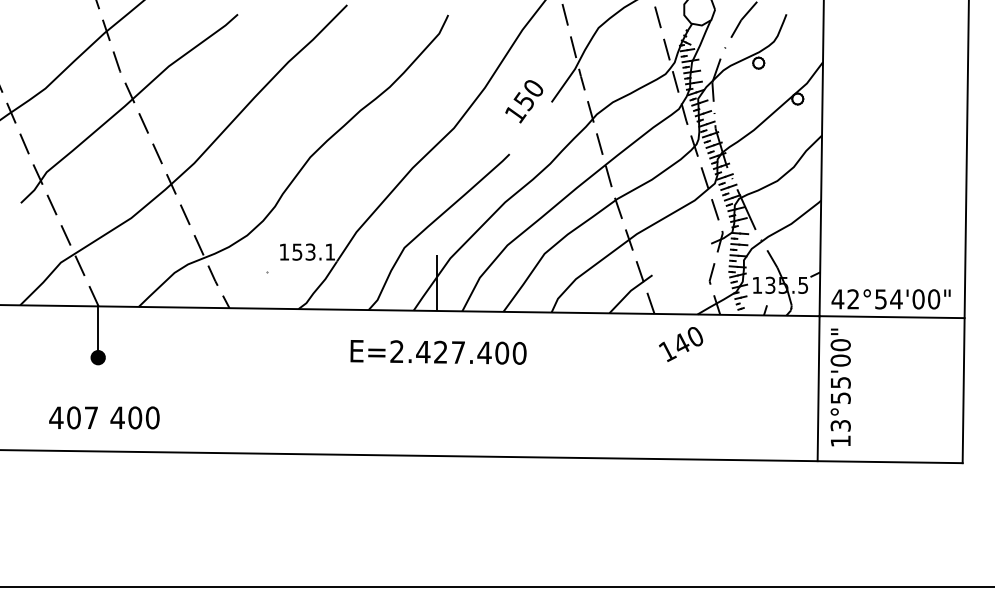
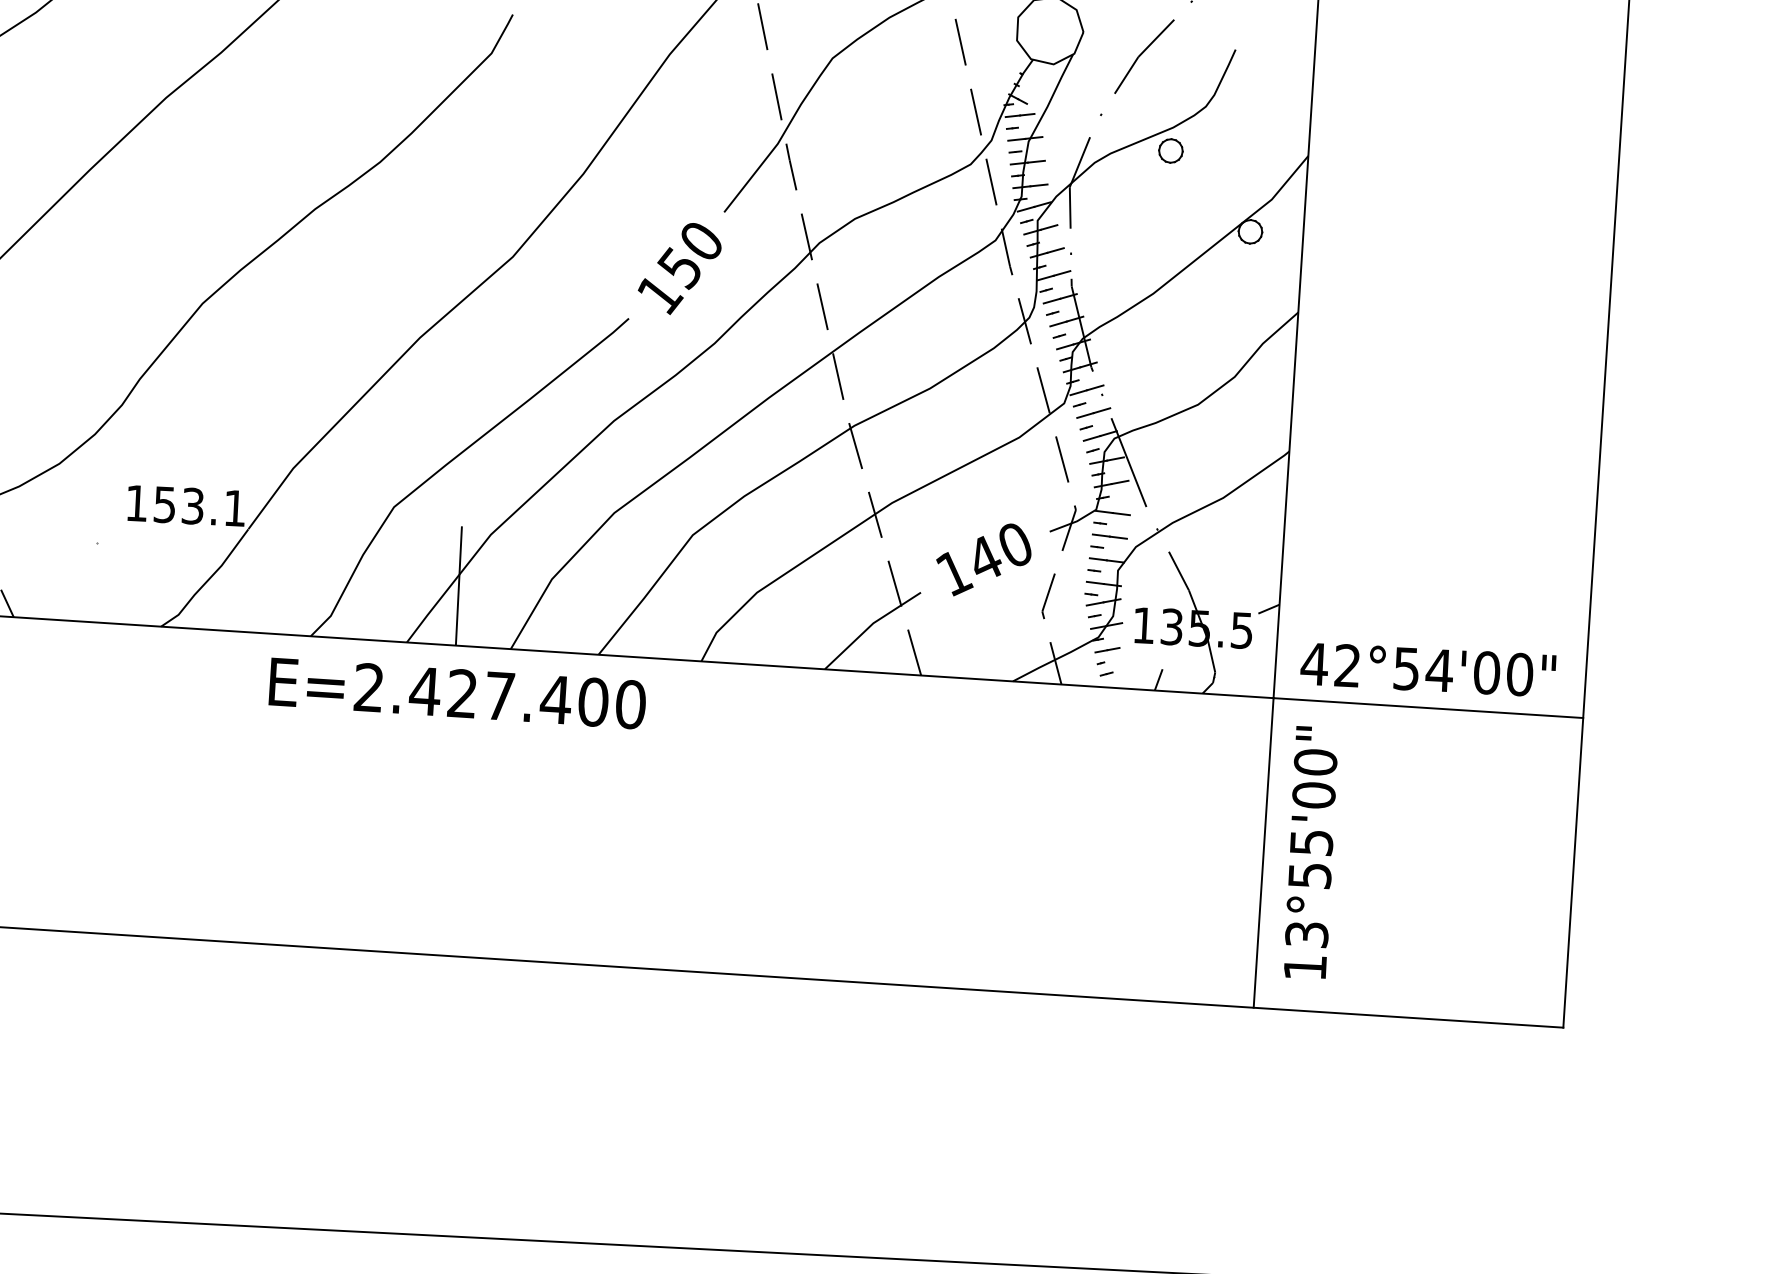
text: (524, 101) -> (680, 268), moved
text: (681, 344) -> (984, 559), moved
text: (438, 352) -> (457, 693), moved

